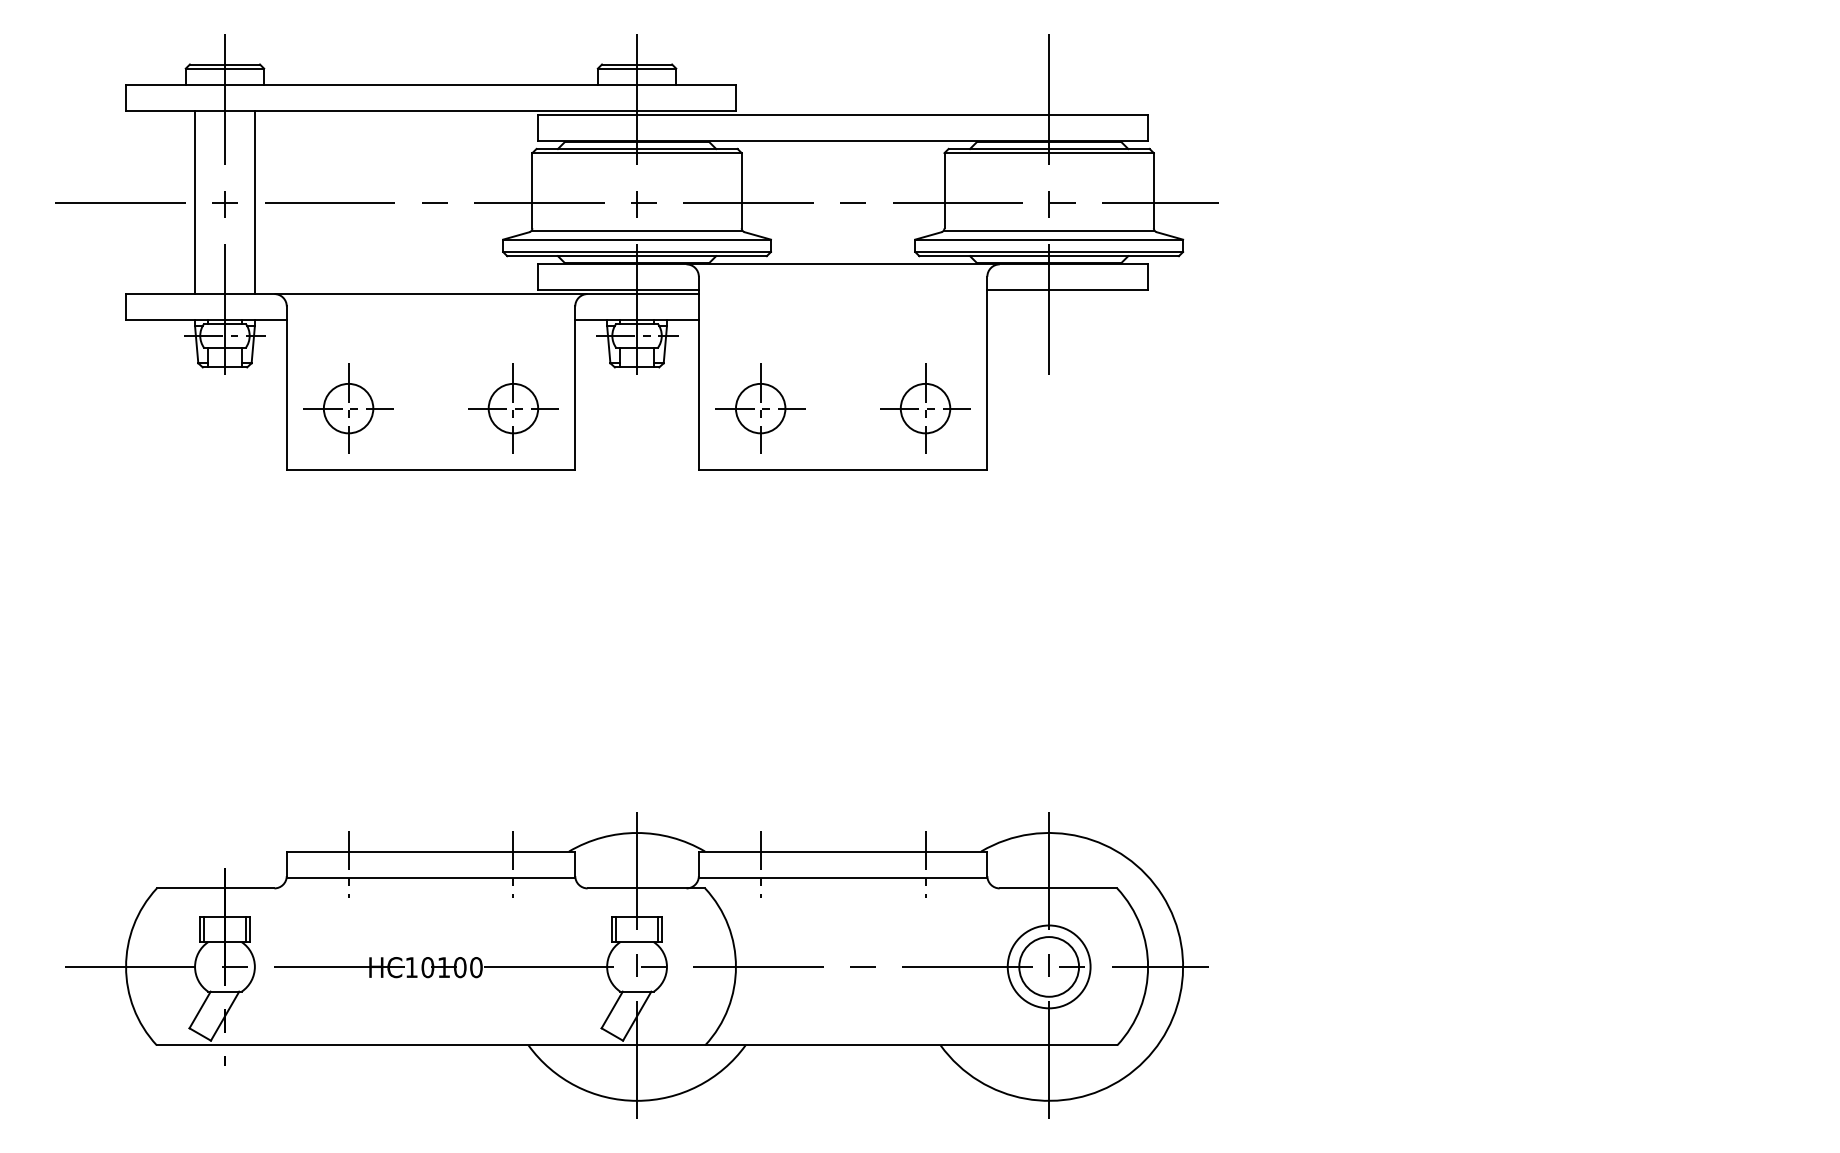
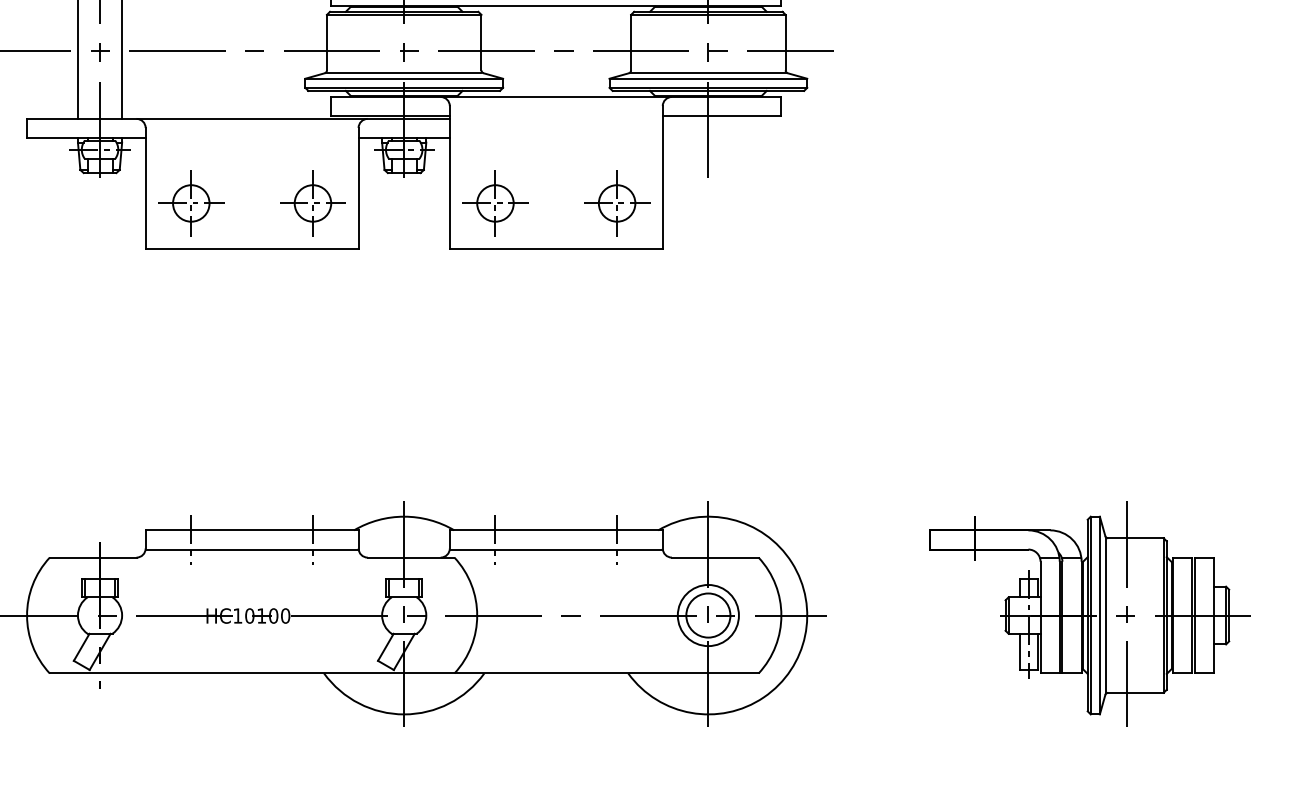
part: (1566, 965) -> (1090, 614), added

